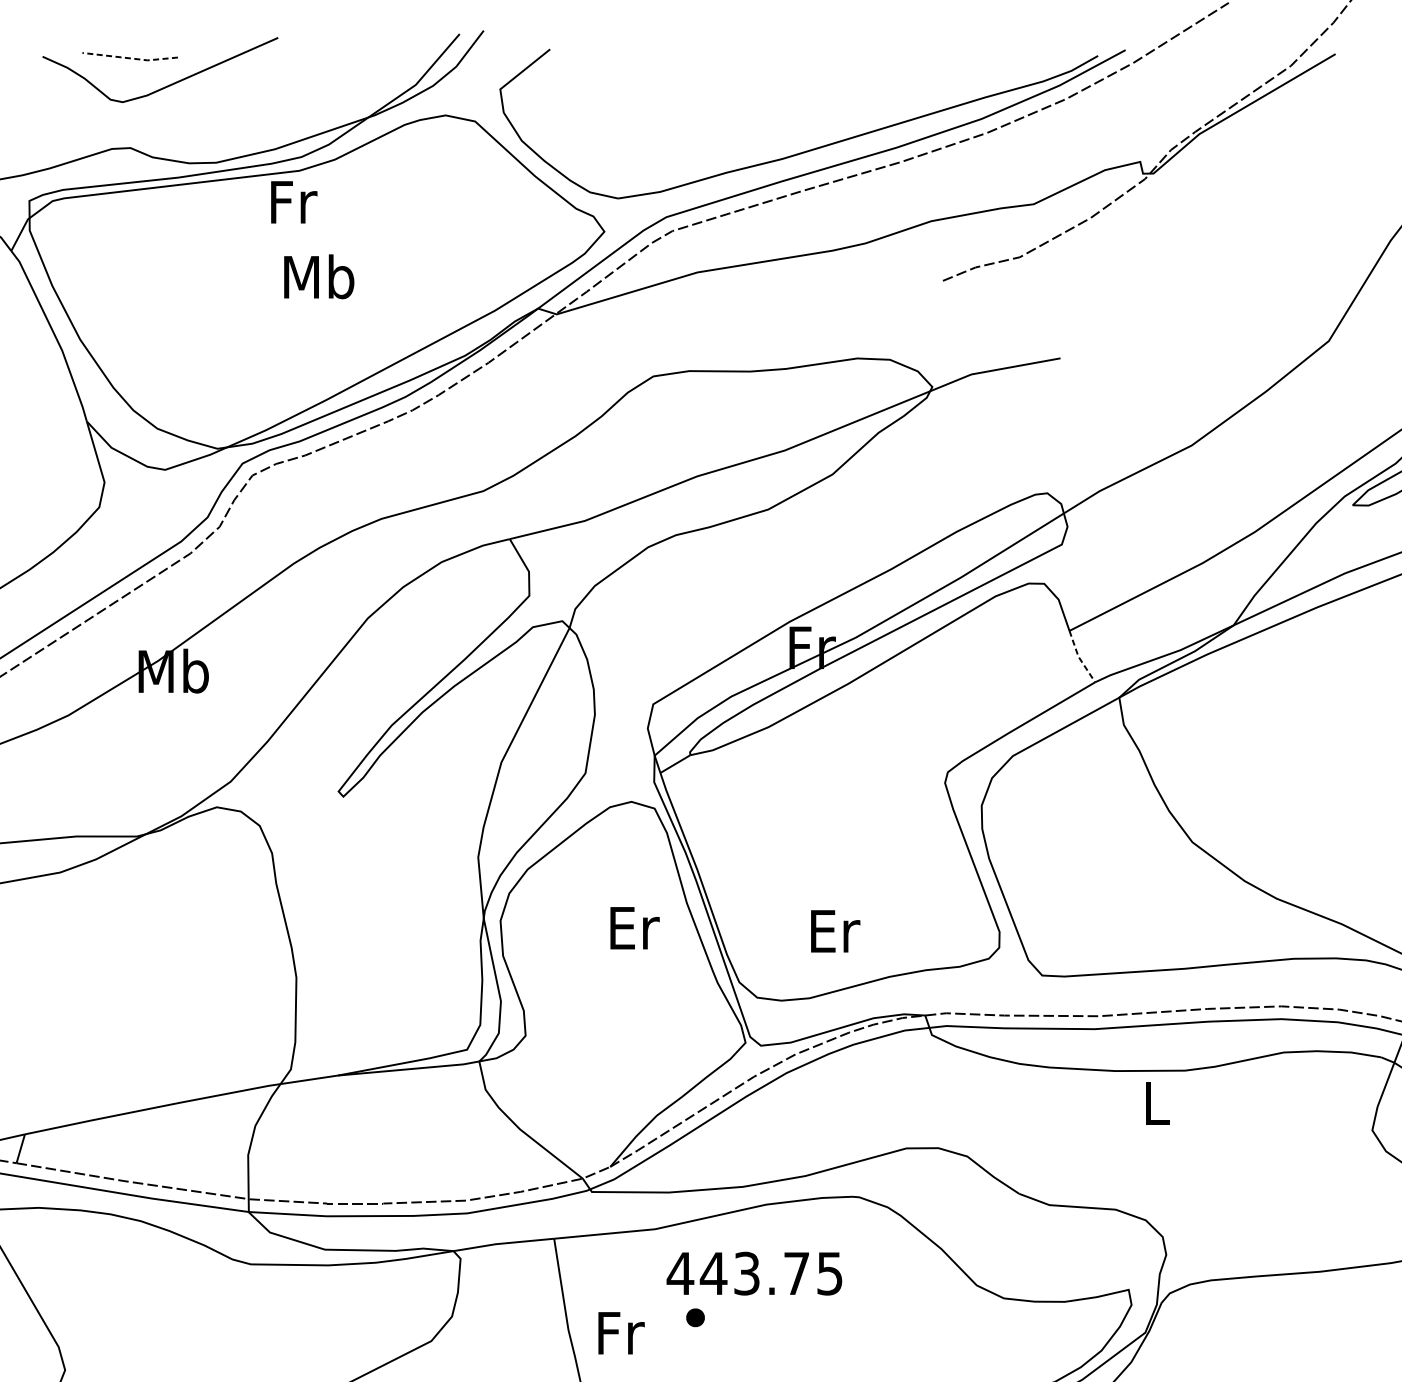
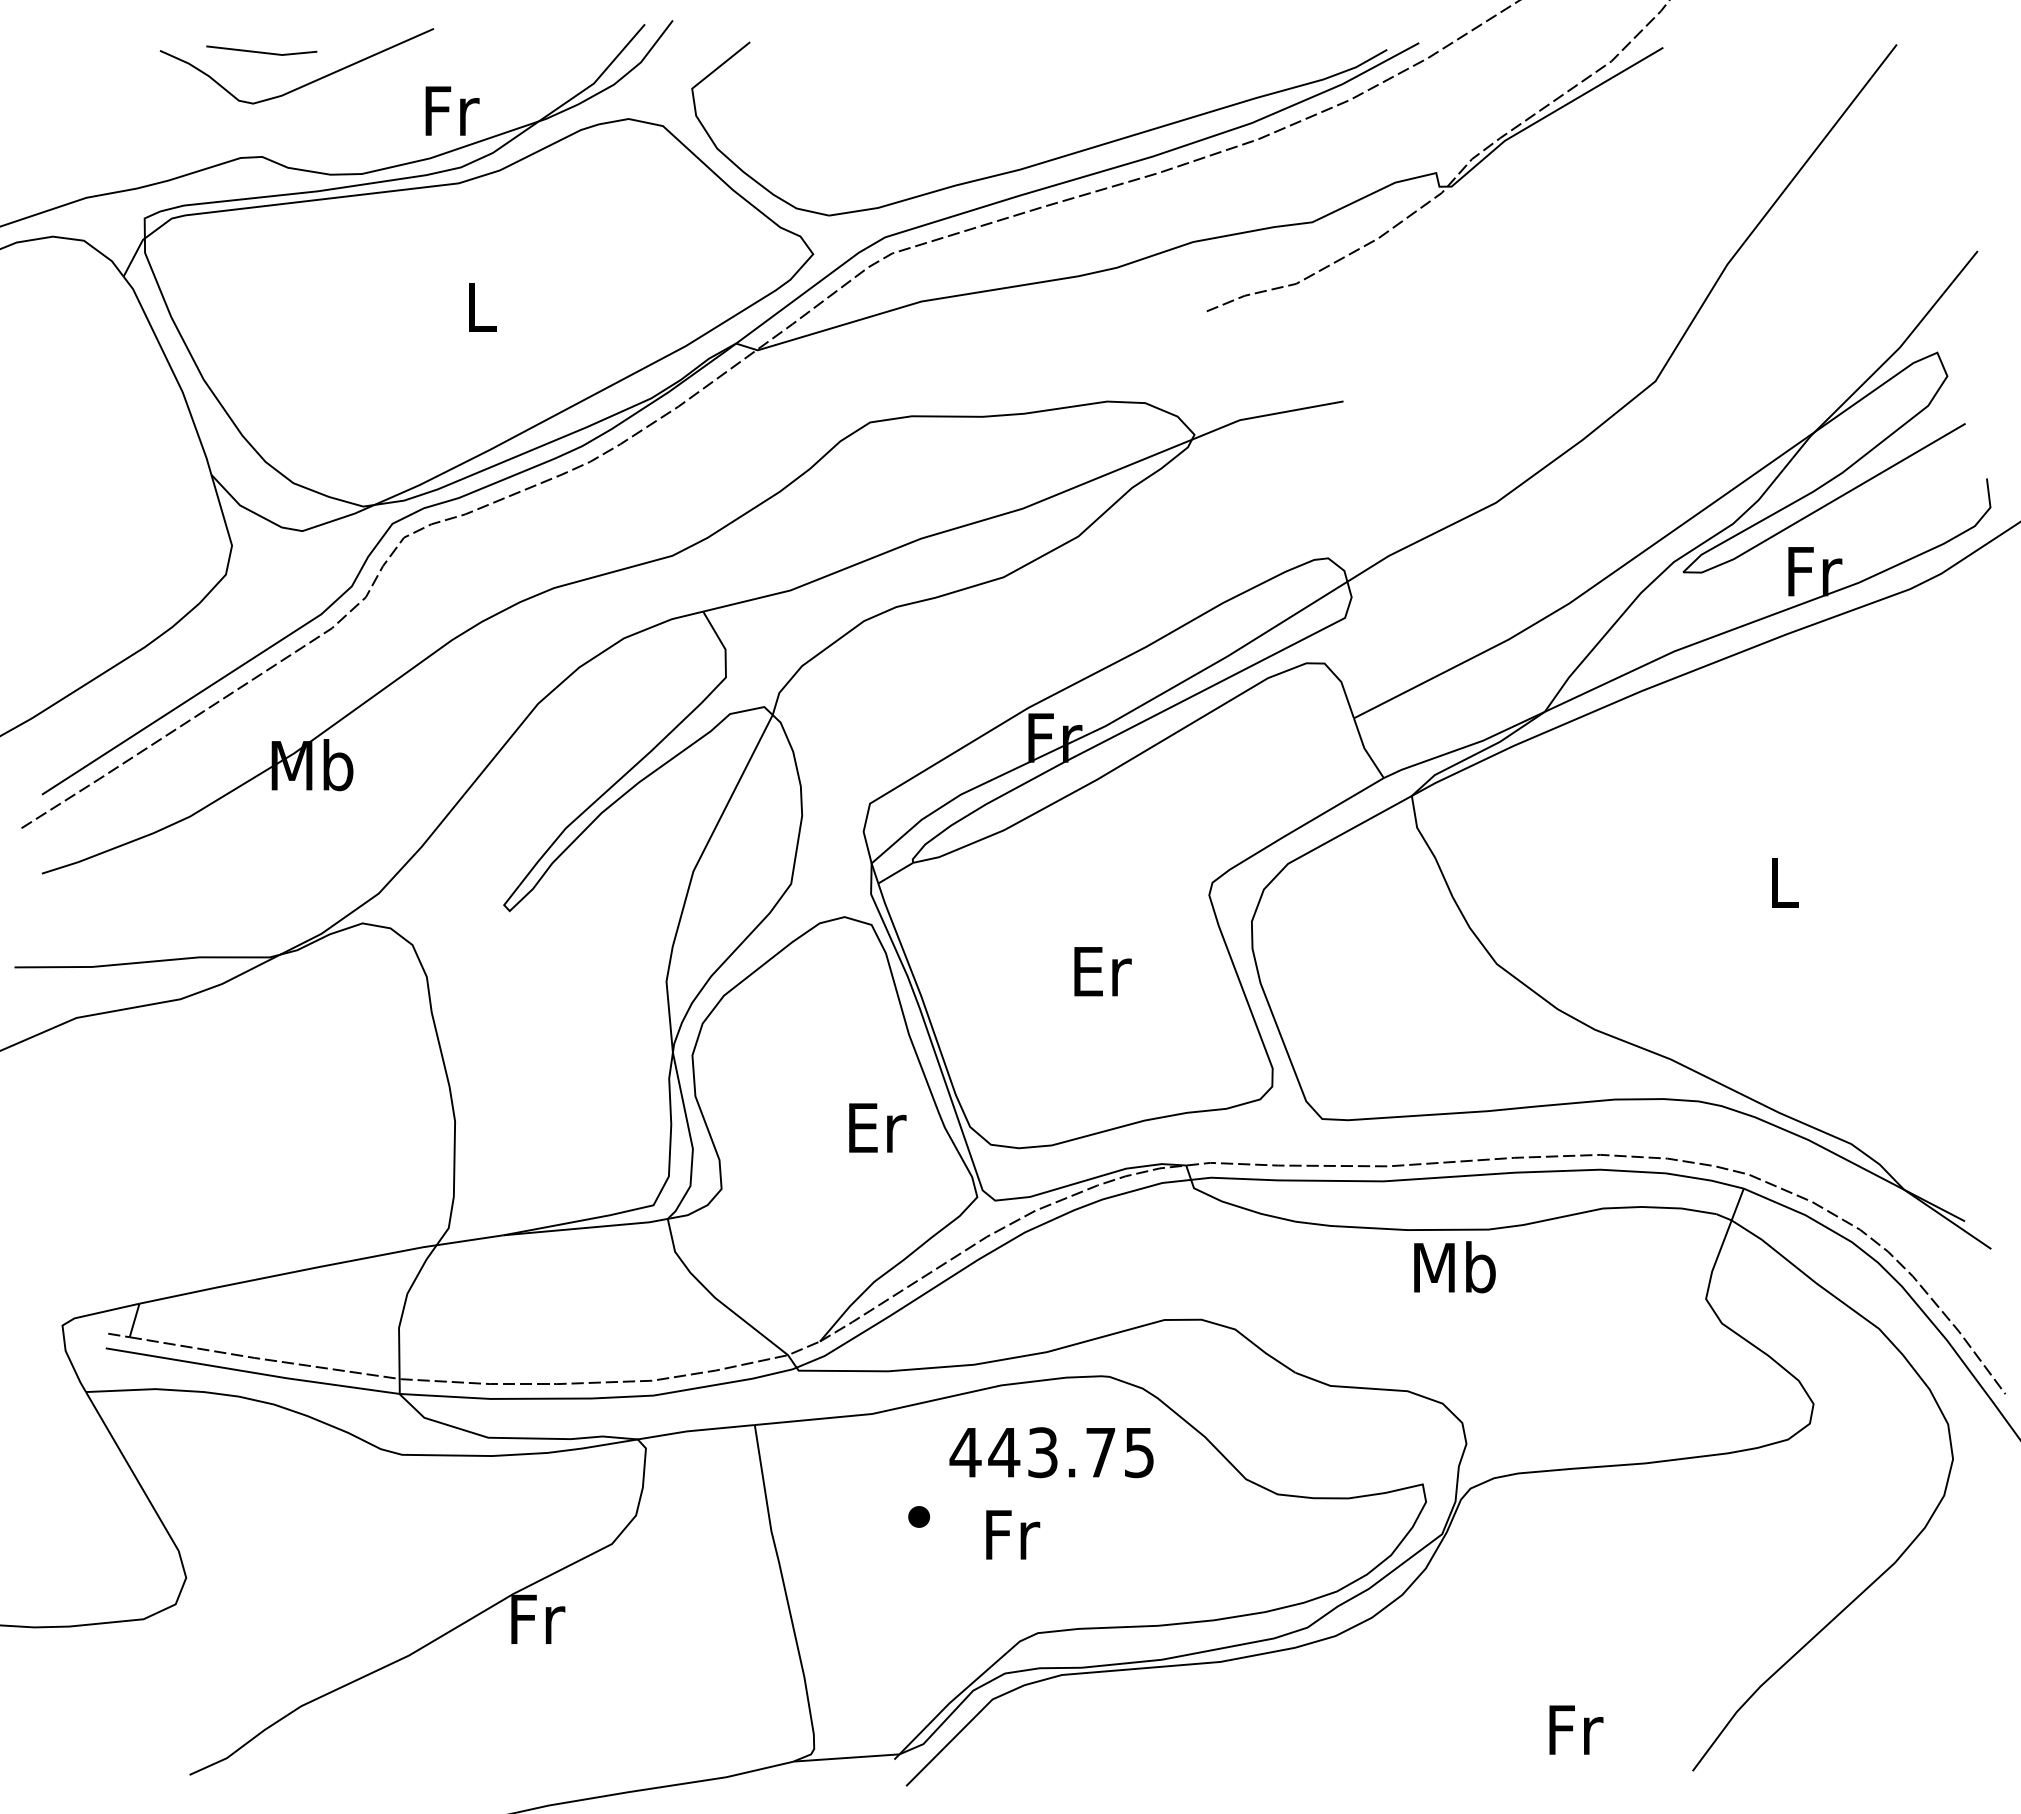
line: (130, 58) -> (262, 52), dashed -> solid
text: (294, 201) -> (452, 110), moved
text: (319, 276) -> (481, 306), Mb -> L
line: (1079, 657) -> (1365, 749), dashed -> solid
text: (634, 927) -> (877, 1127), moved
text: (835, 931) -> (1102, 971), moved
text: (1156, 1103) -> (1454, 1267), L -> Mb
text: (754, 1273) -> (1051, 1452), moved
text: (621, 1332) -> (1013, 1534), moved

